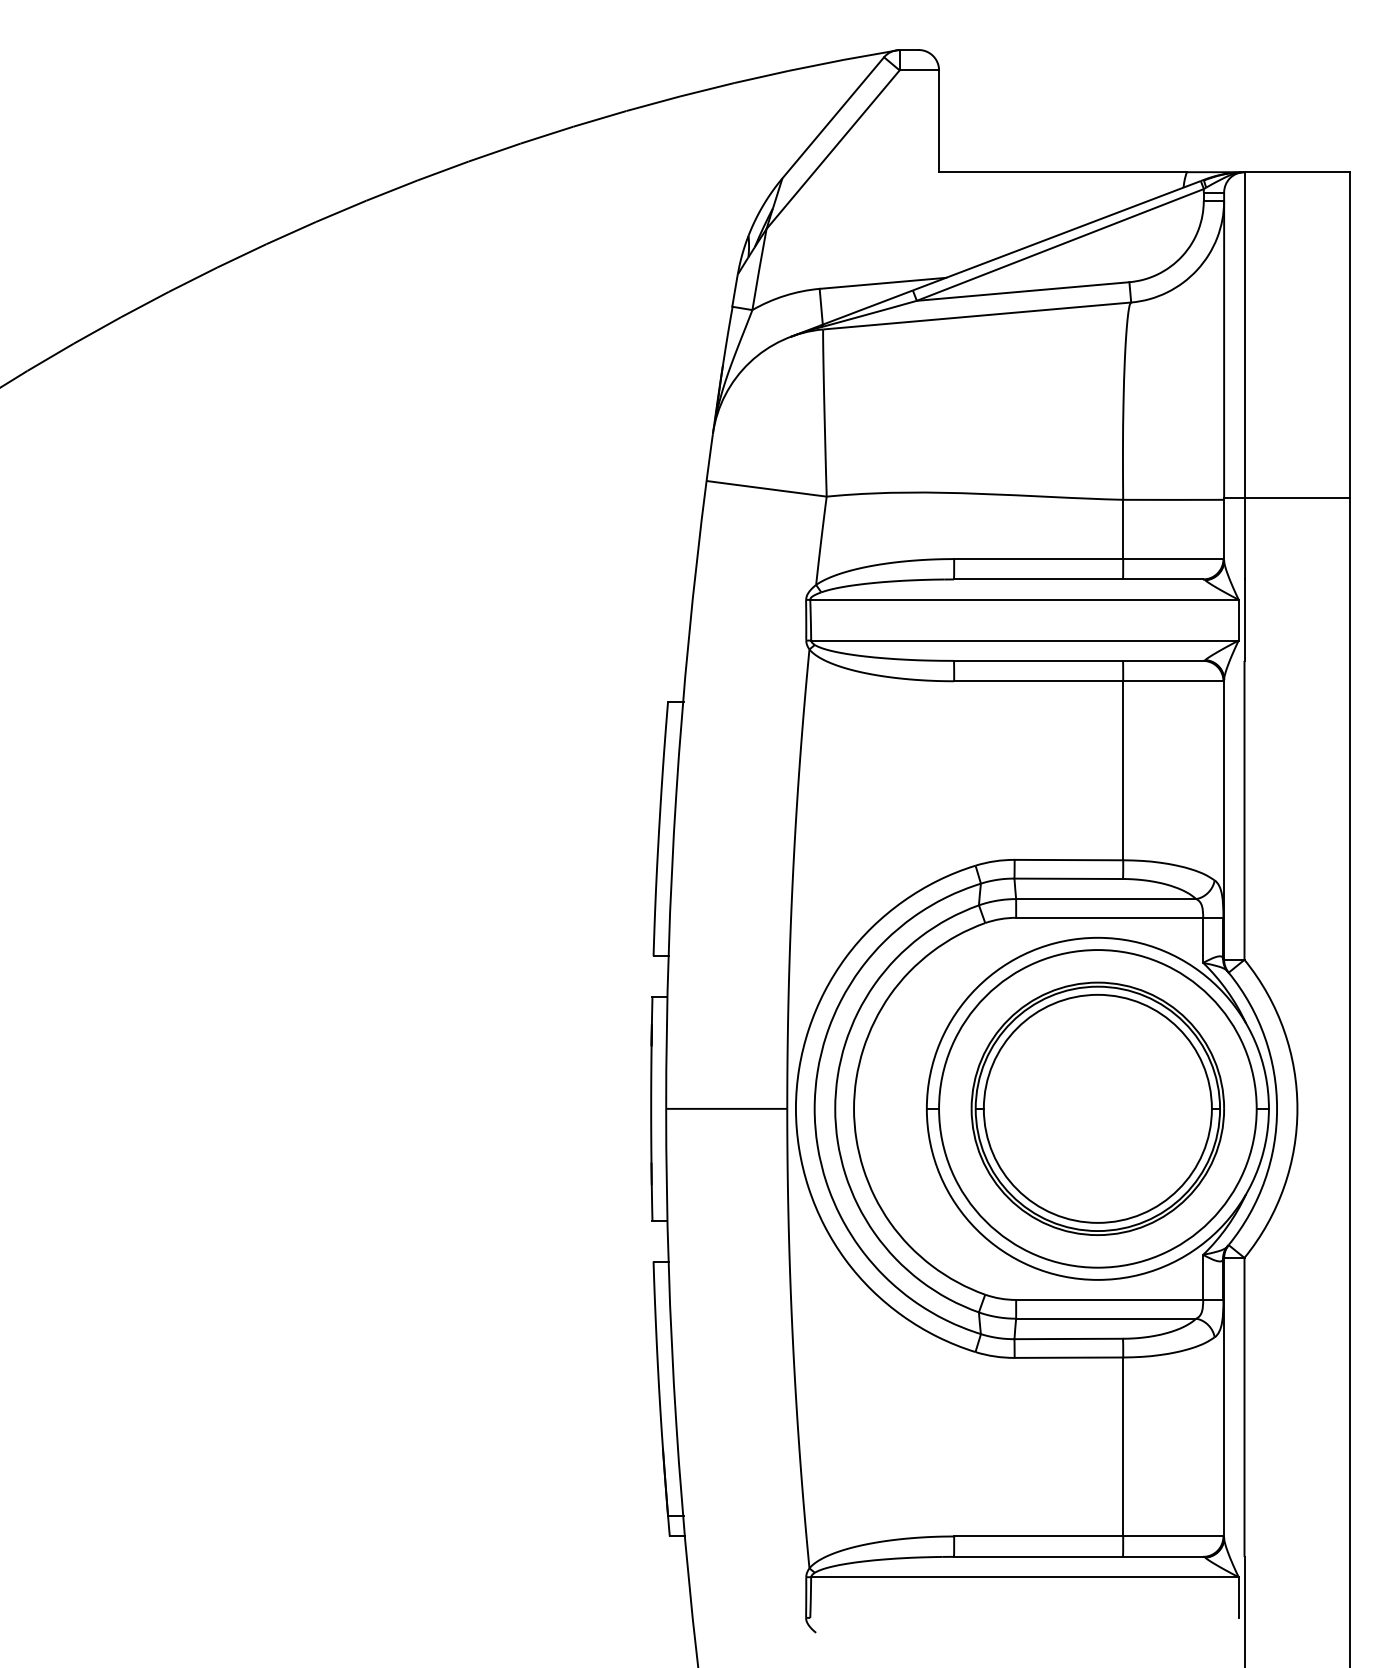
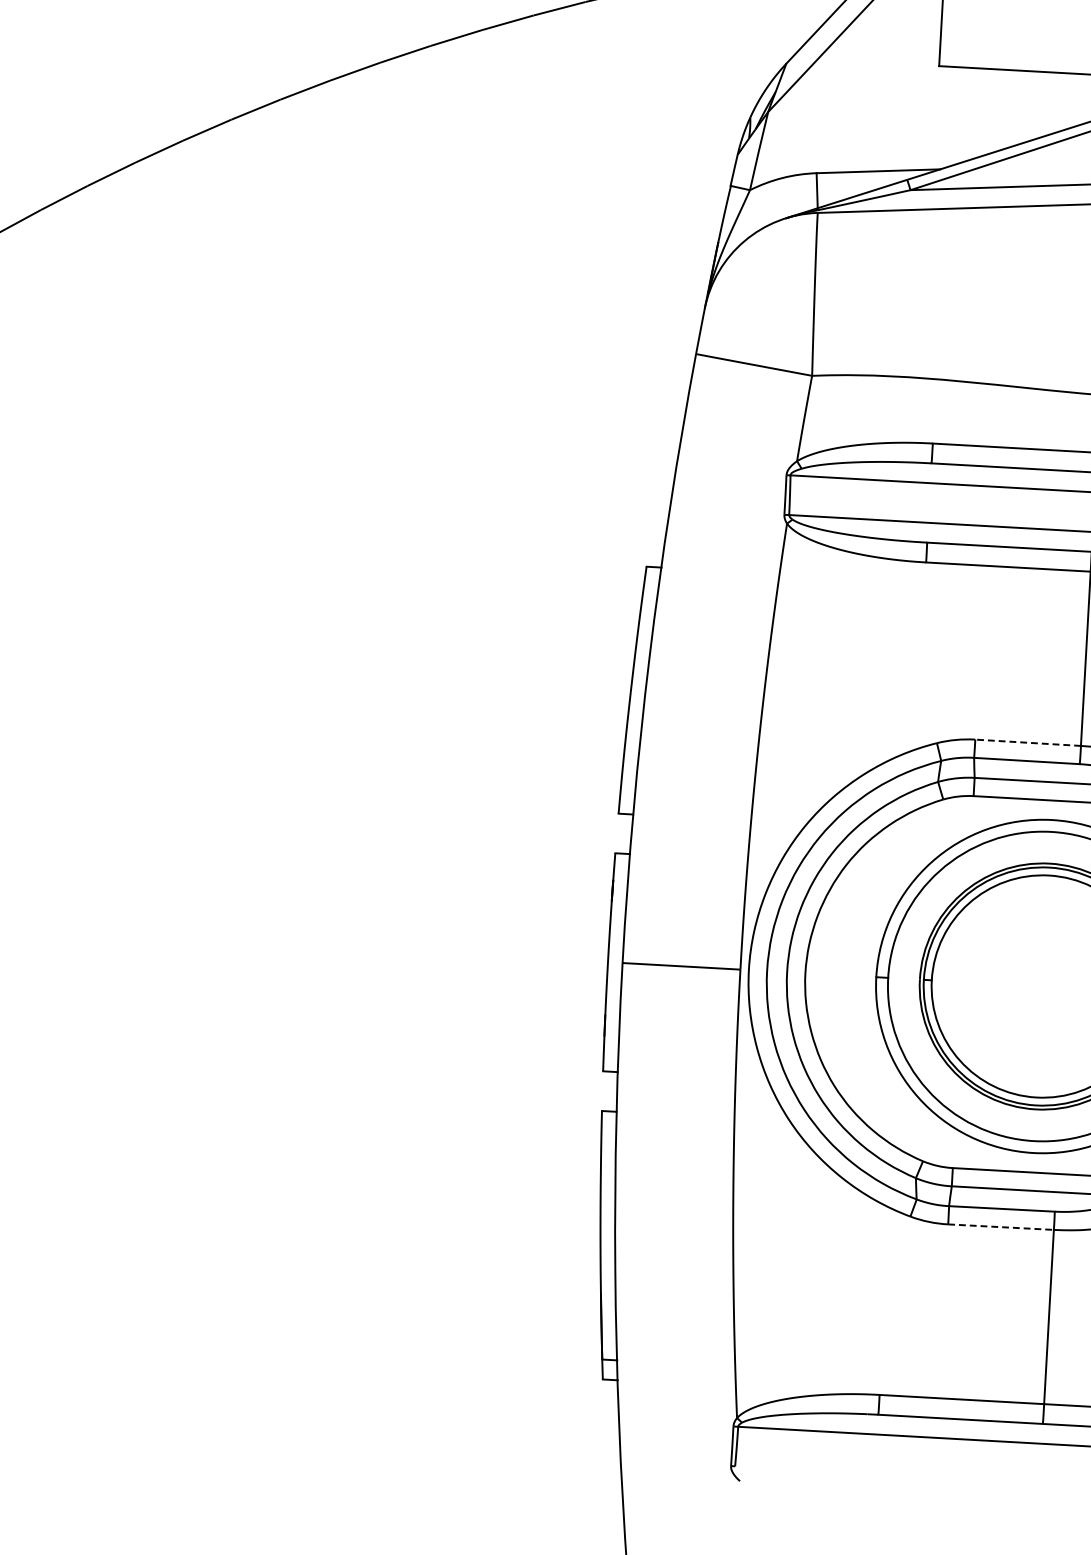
line: (1068, 860) -> (1027, 743), solid -> dashed
line: (1069, 1357) -> (1001, 1226), solid -> dashed

